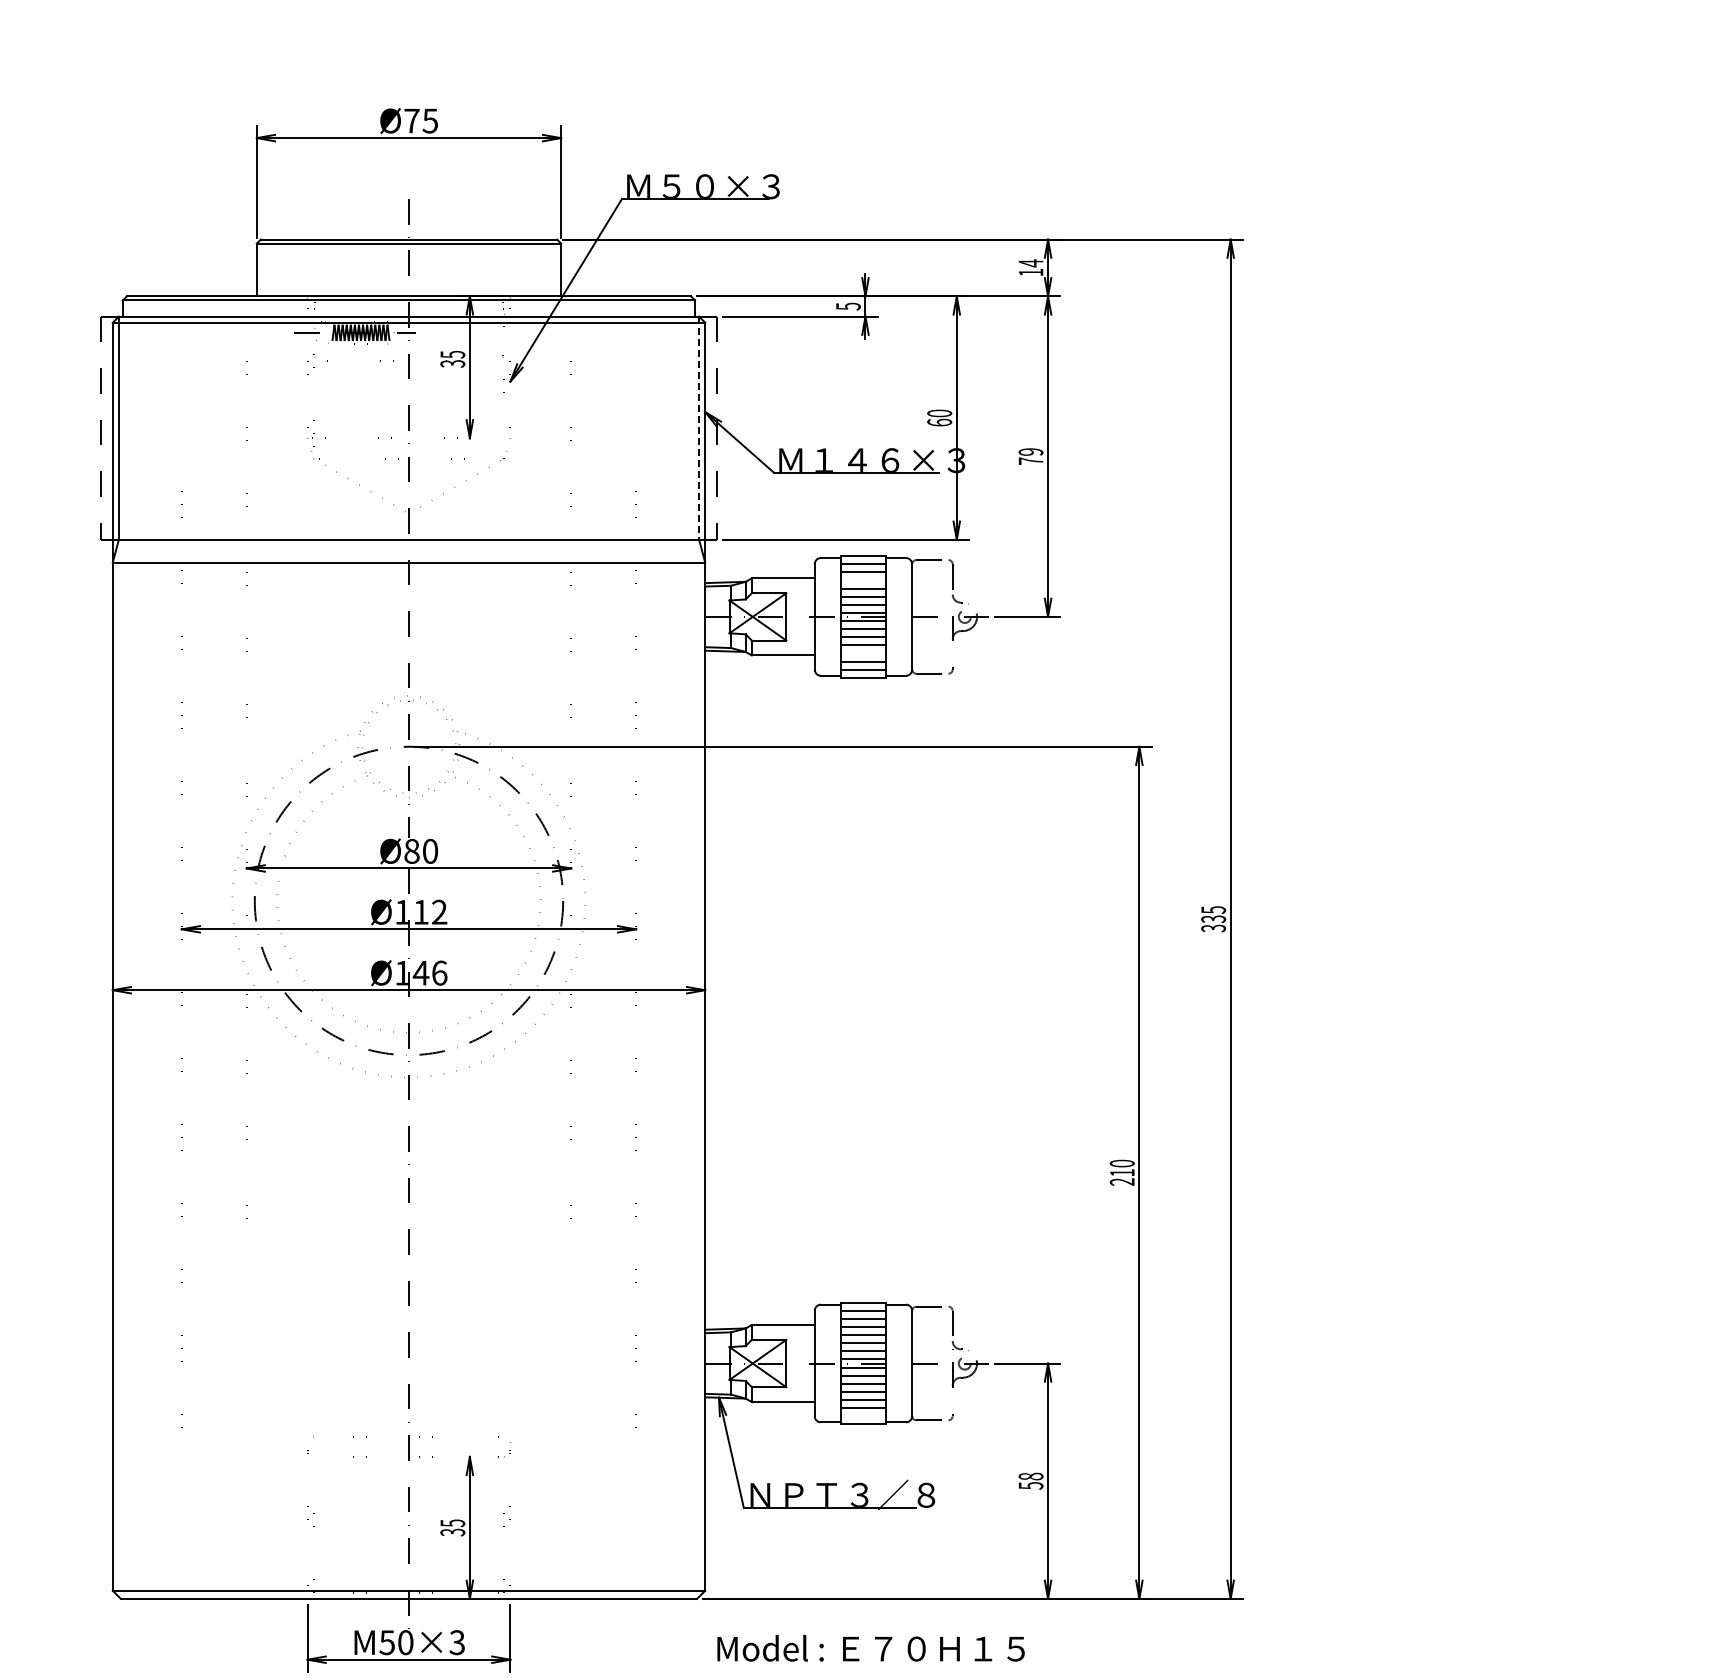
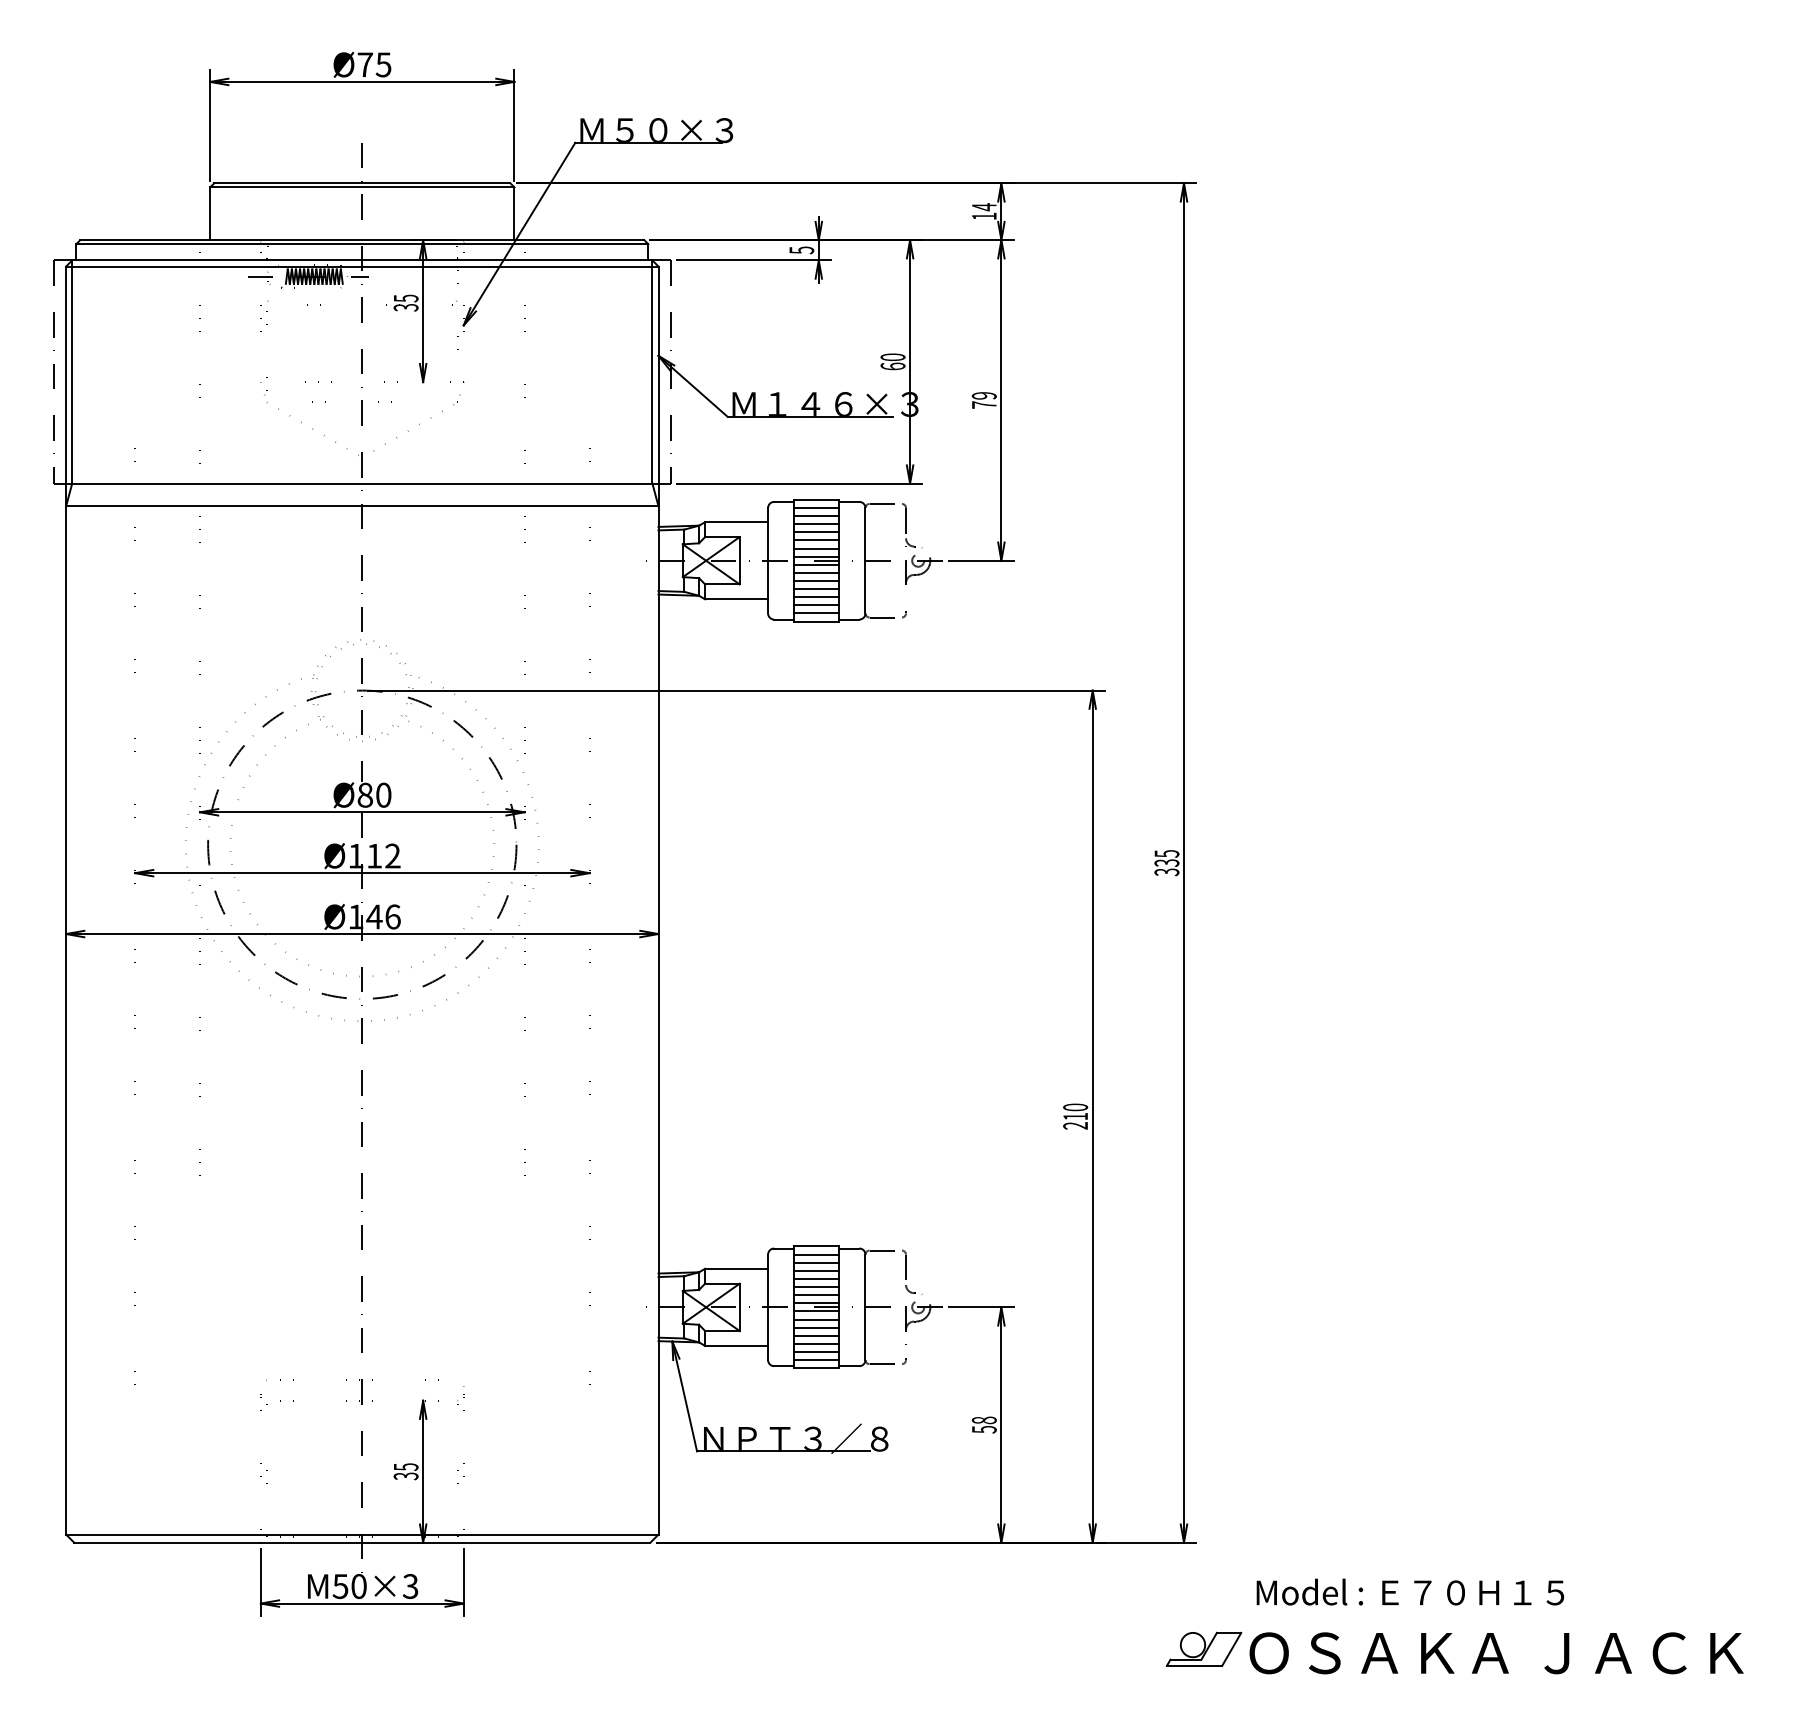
line: (699, 428) -> (652, 372), dashed -> solid
line: (863, 580) -> (816, 524), added
line: (863, 653) -> (816, 597), added
line: (863, 1416) -> (816, 1360), added
text: (871, 1647) -> (1410, 1591), moved

